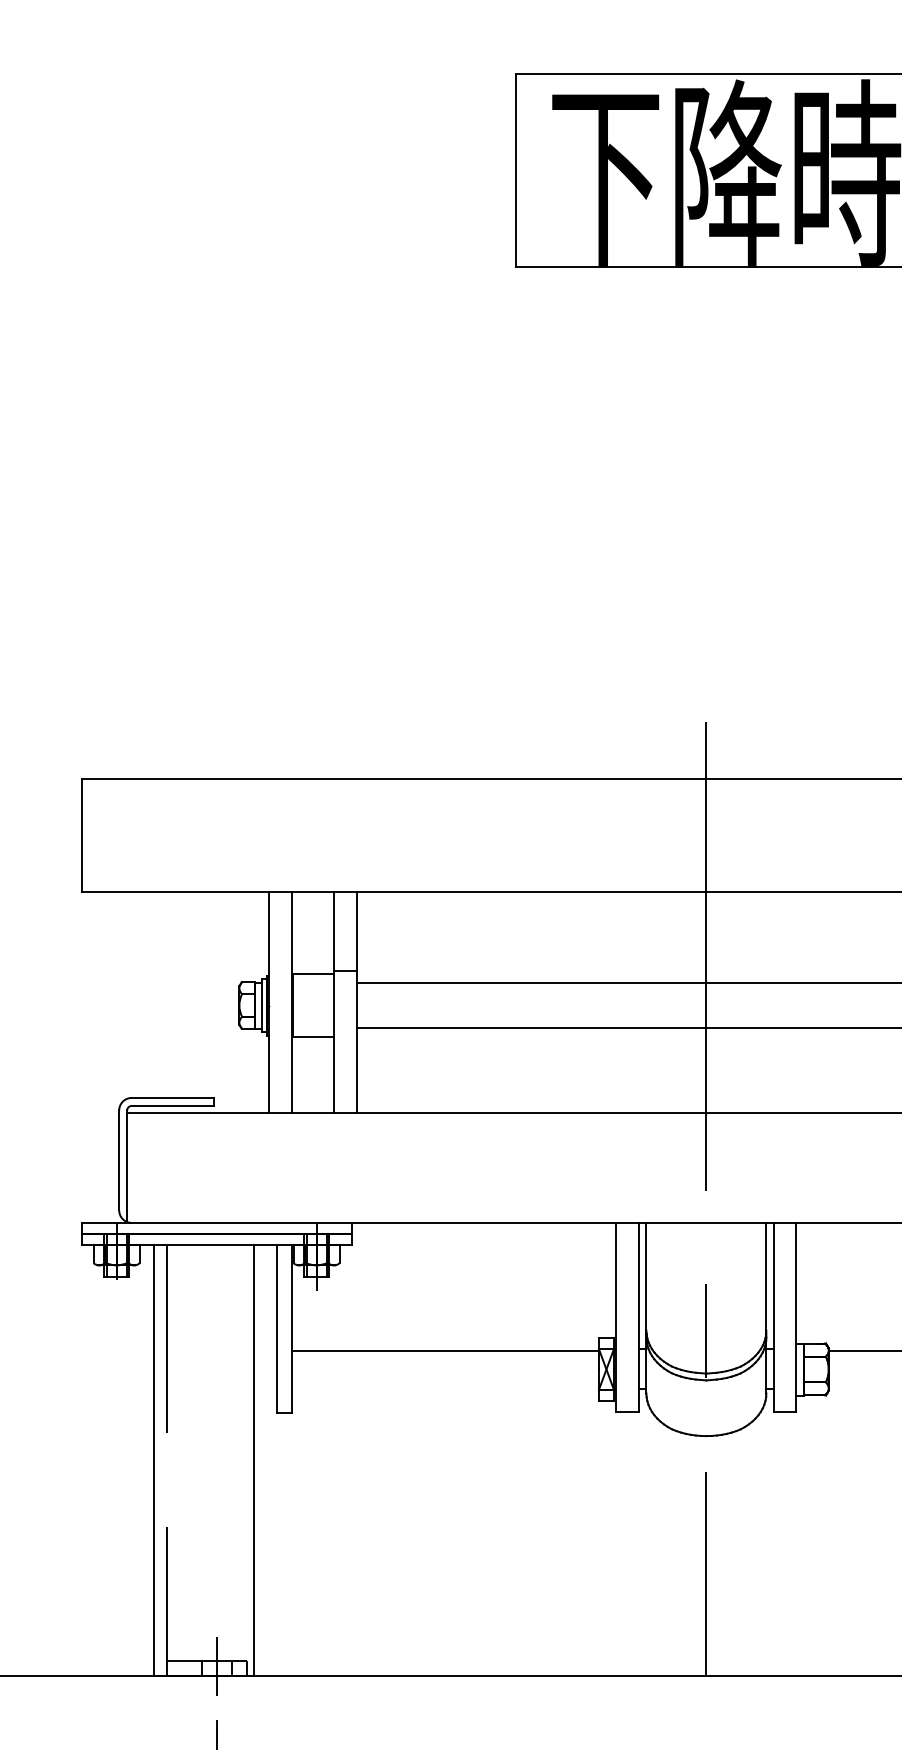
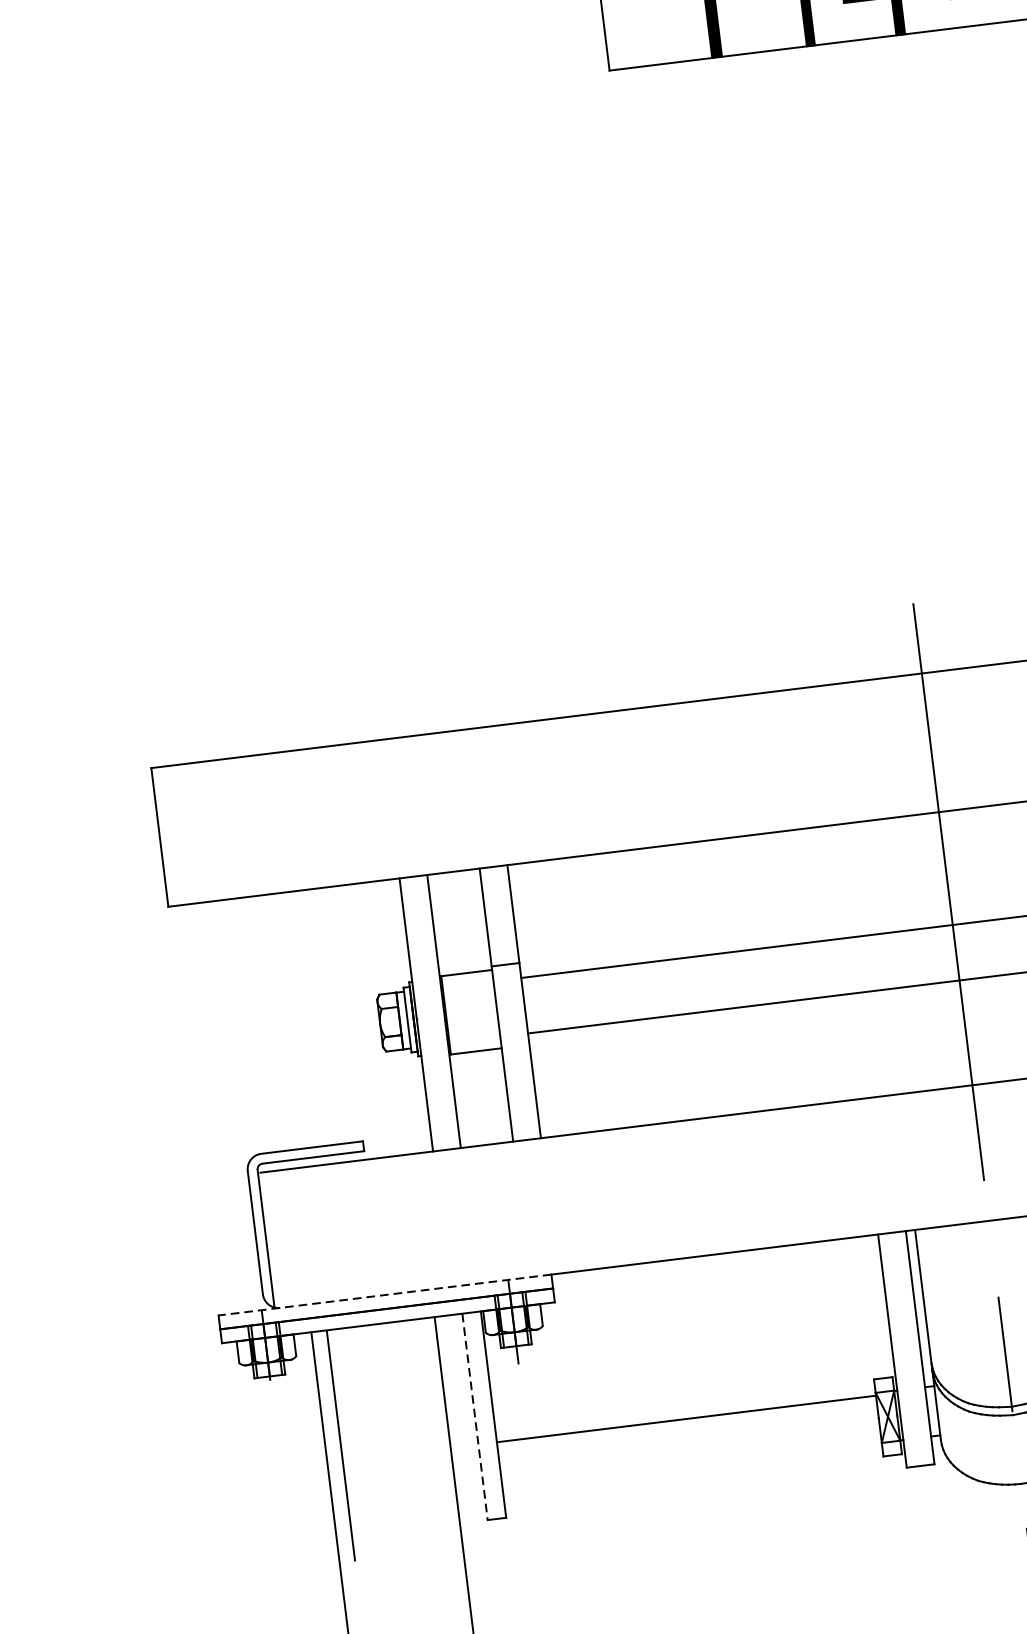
line: (216, 1222) -> (384, 1294), solid -> dashed
line: (276, 1329) -> (474, 1417), solid -> dashed

